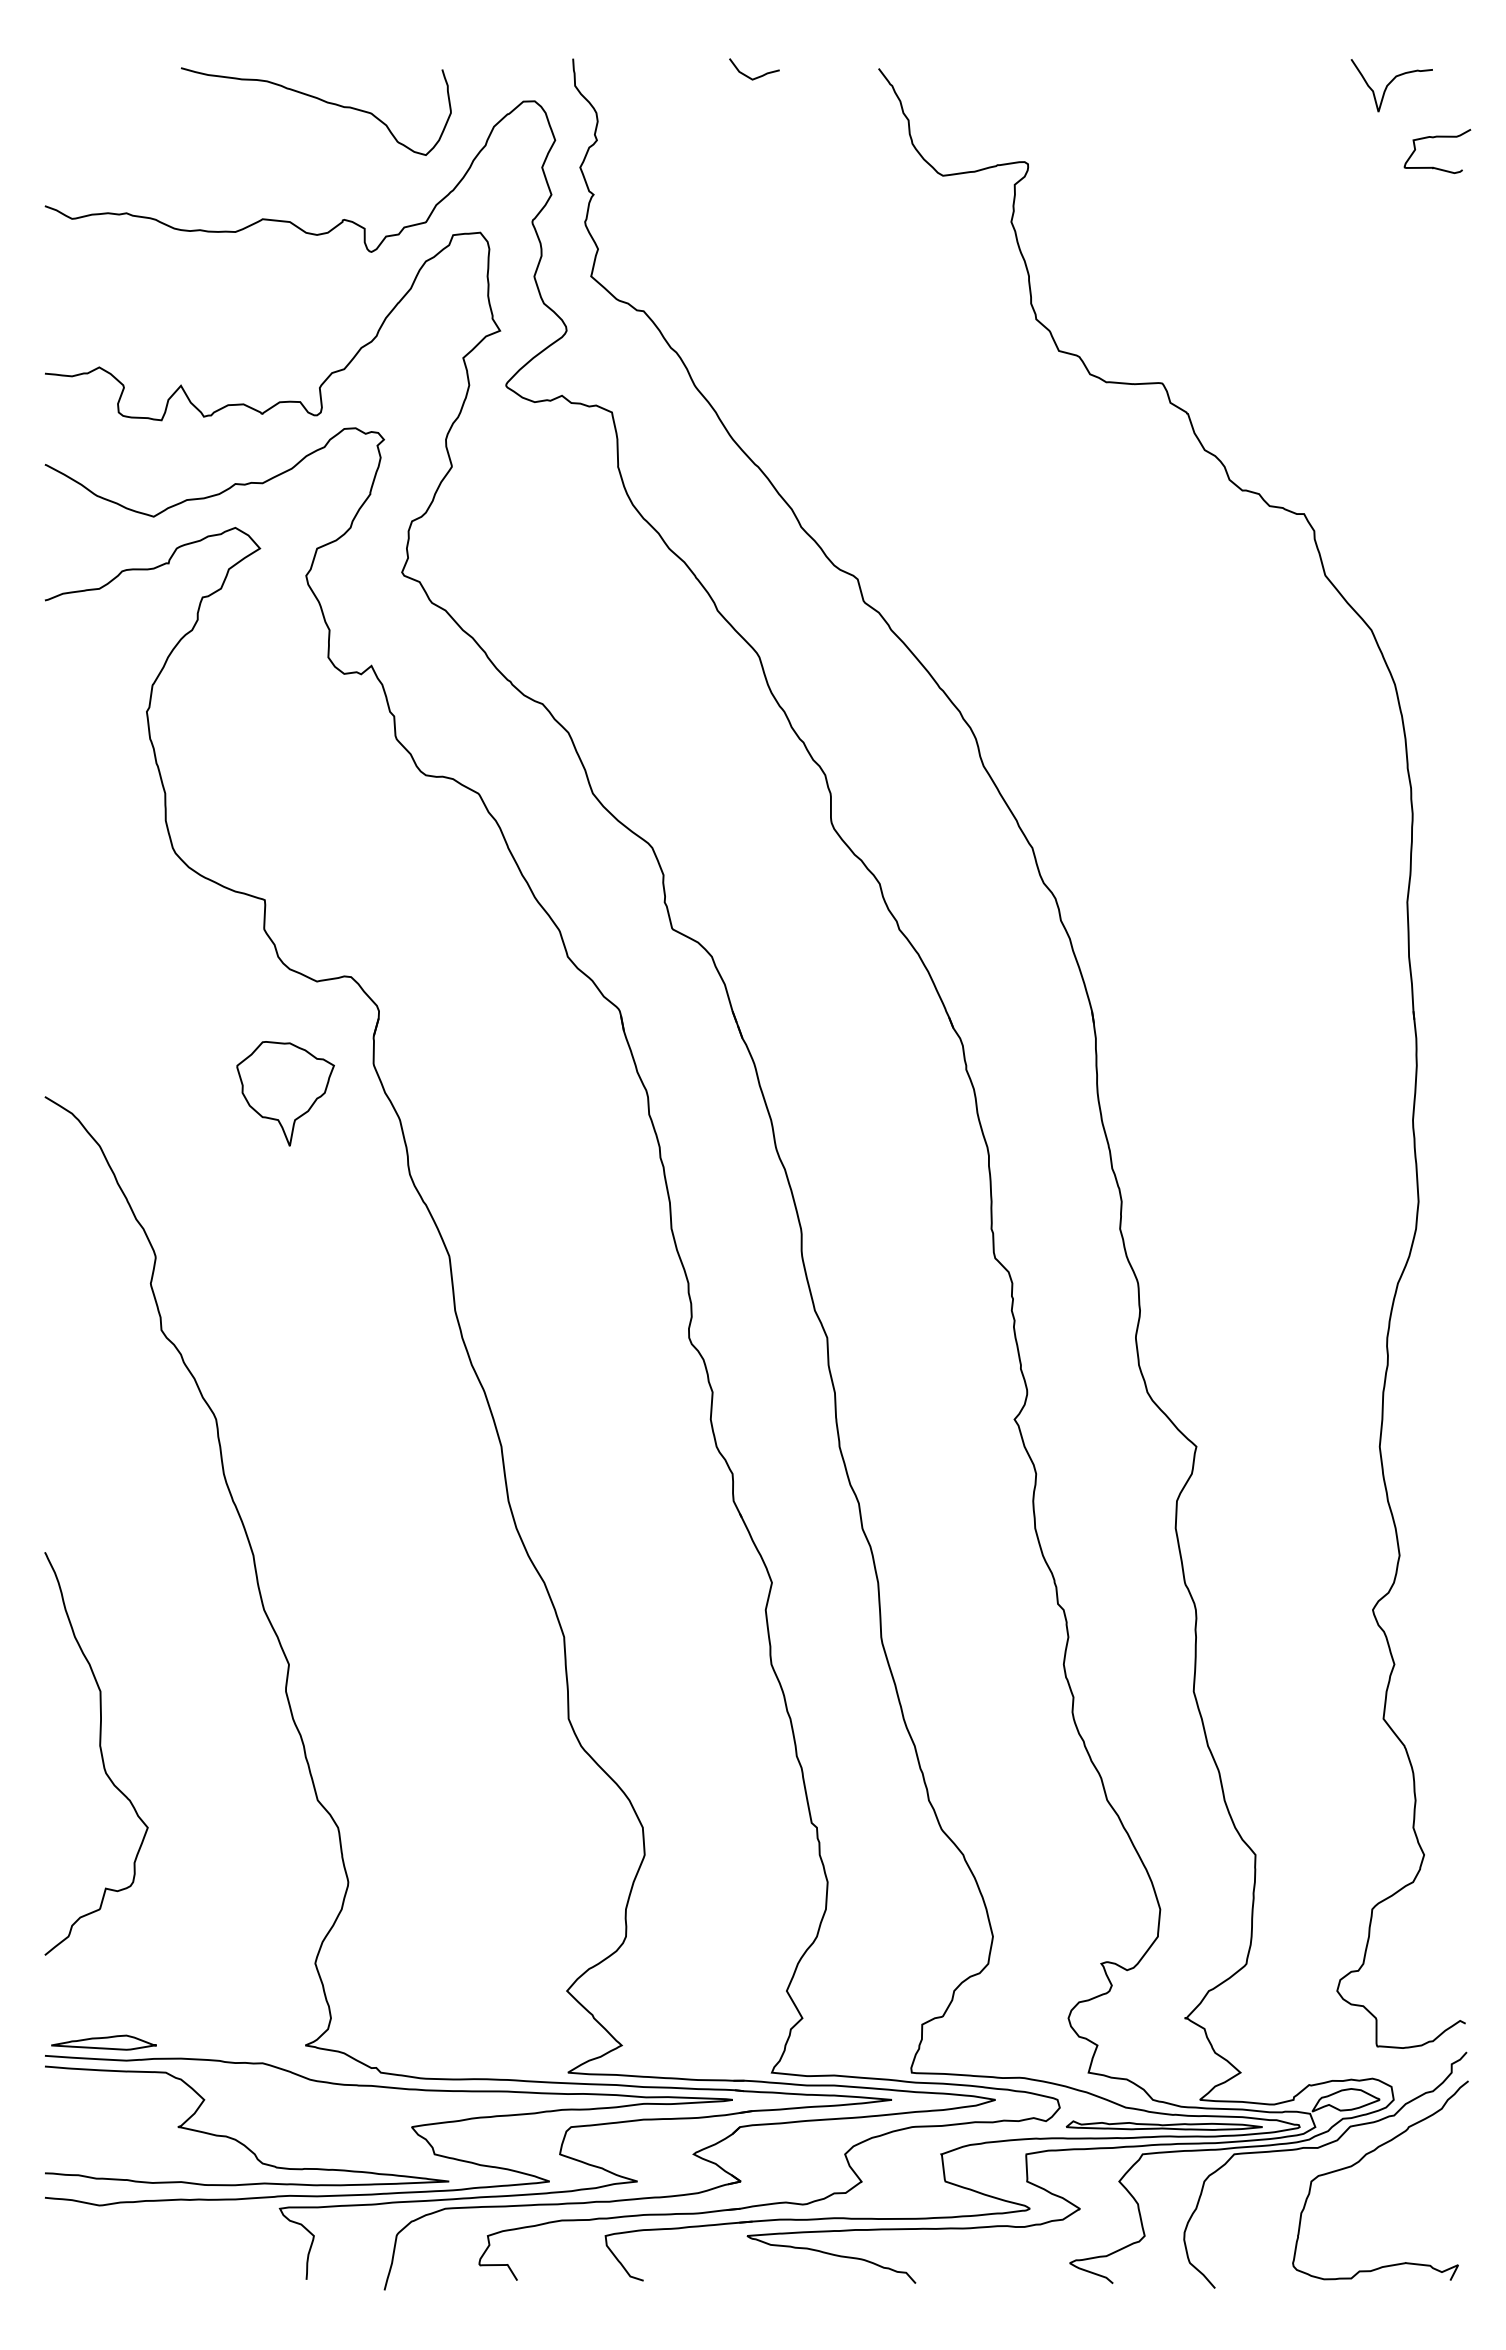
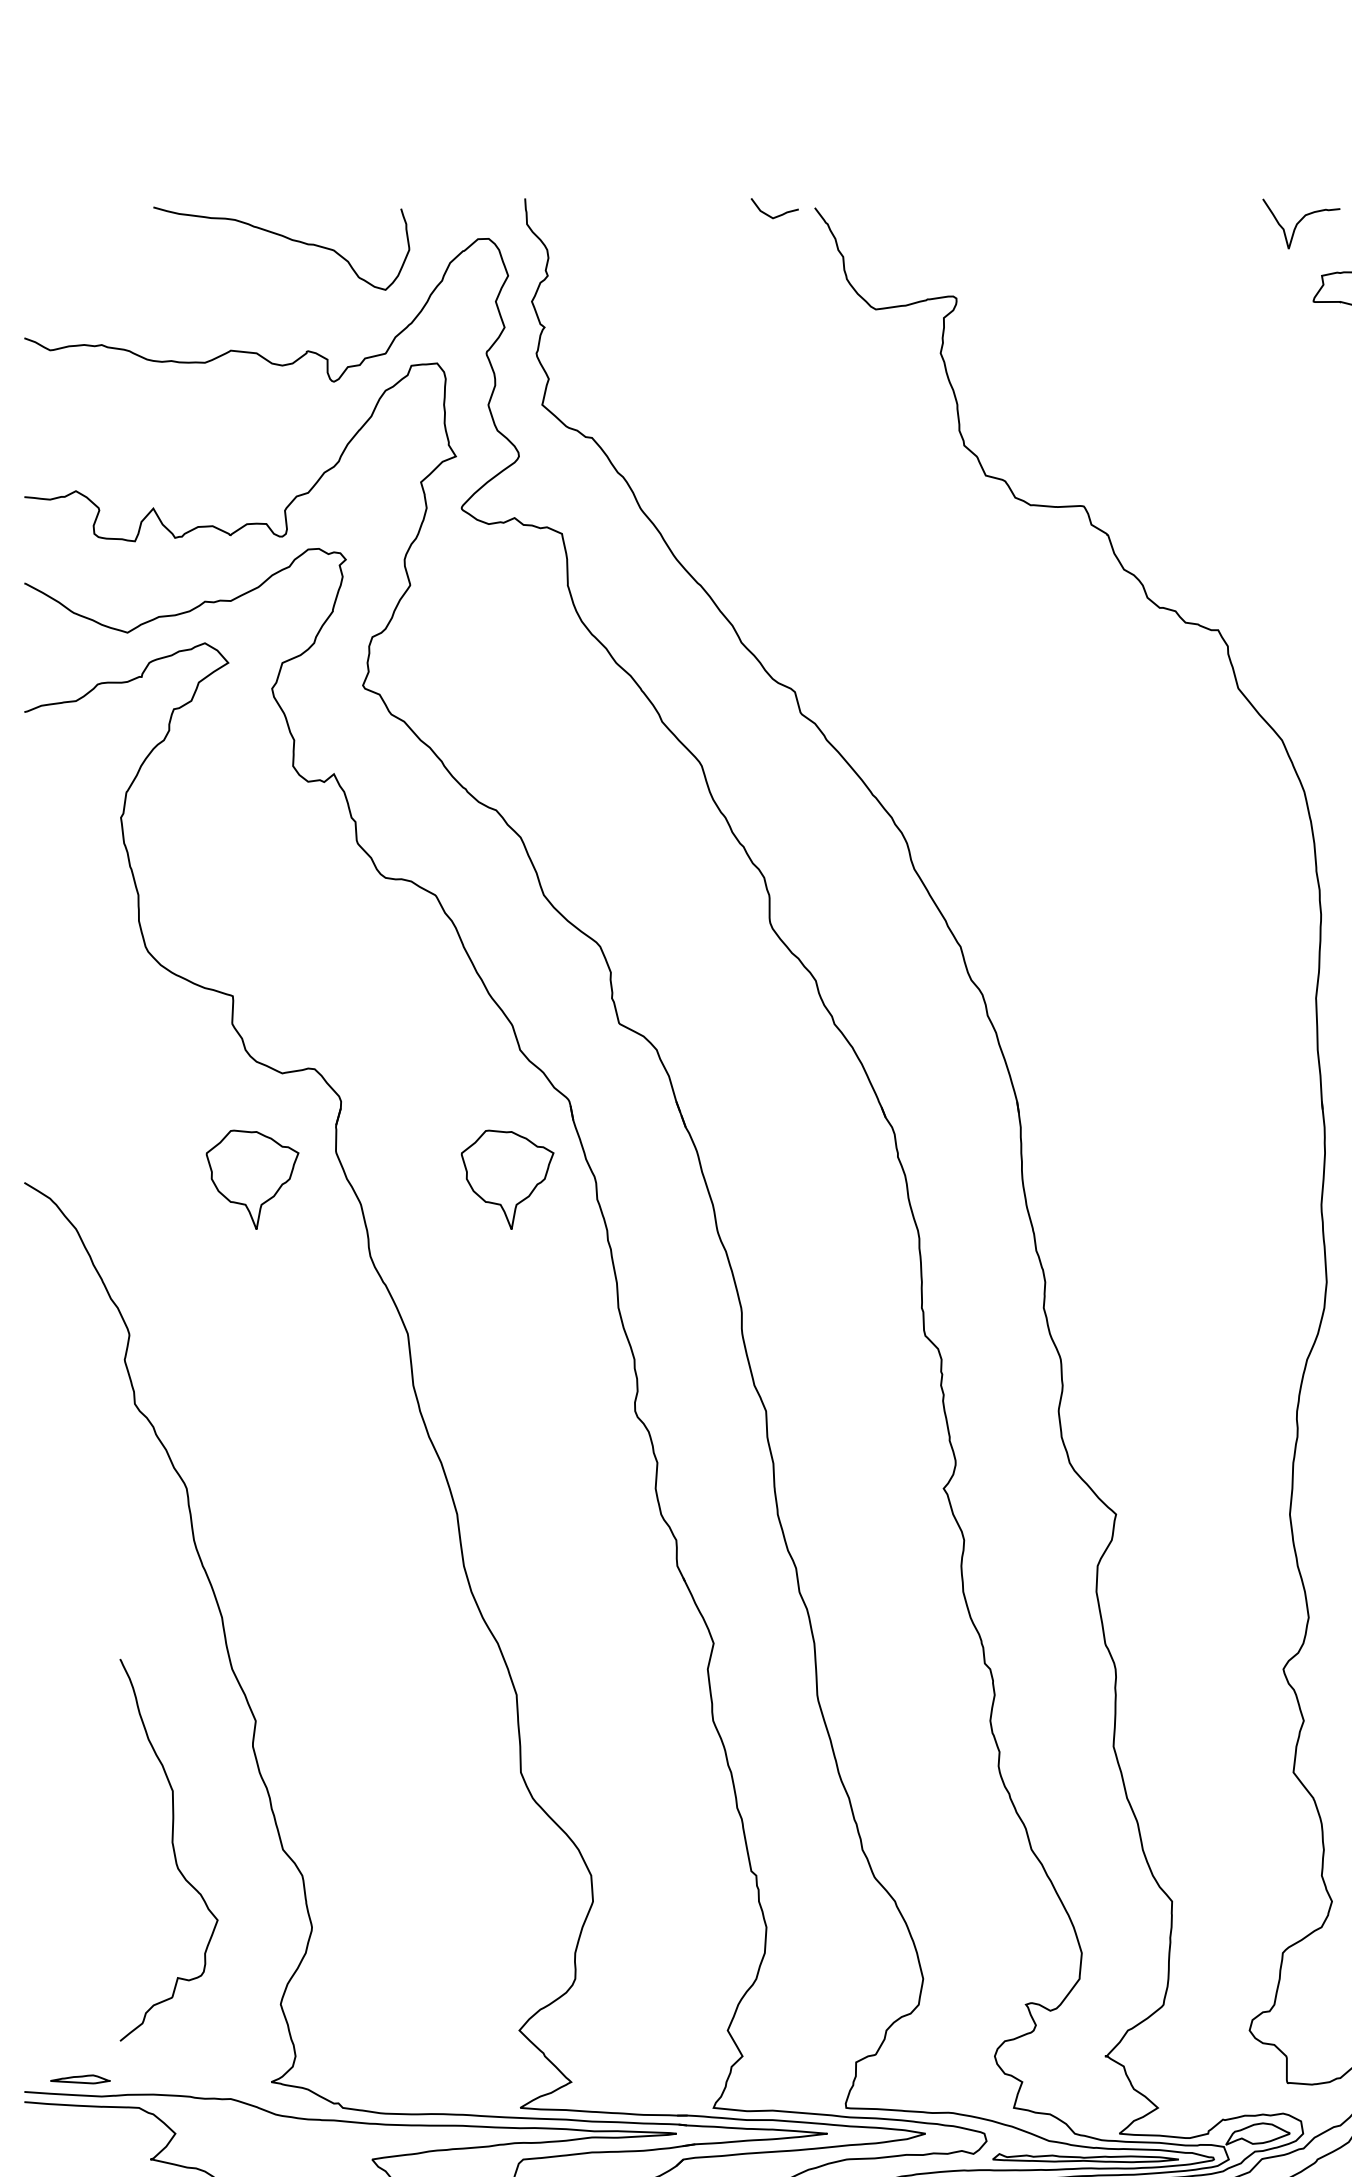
curve: (757, 76) -> (777, 215), moved
part: (554, 1093) -> (507, 1179), added
curve: (100, 1753) -> (172, 1849), moved
part: (103, 2042) -> (79, 2079), size x0.6

